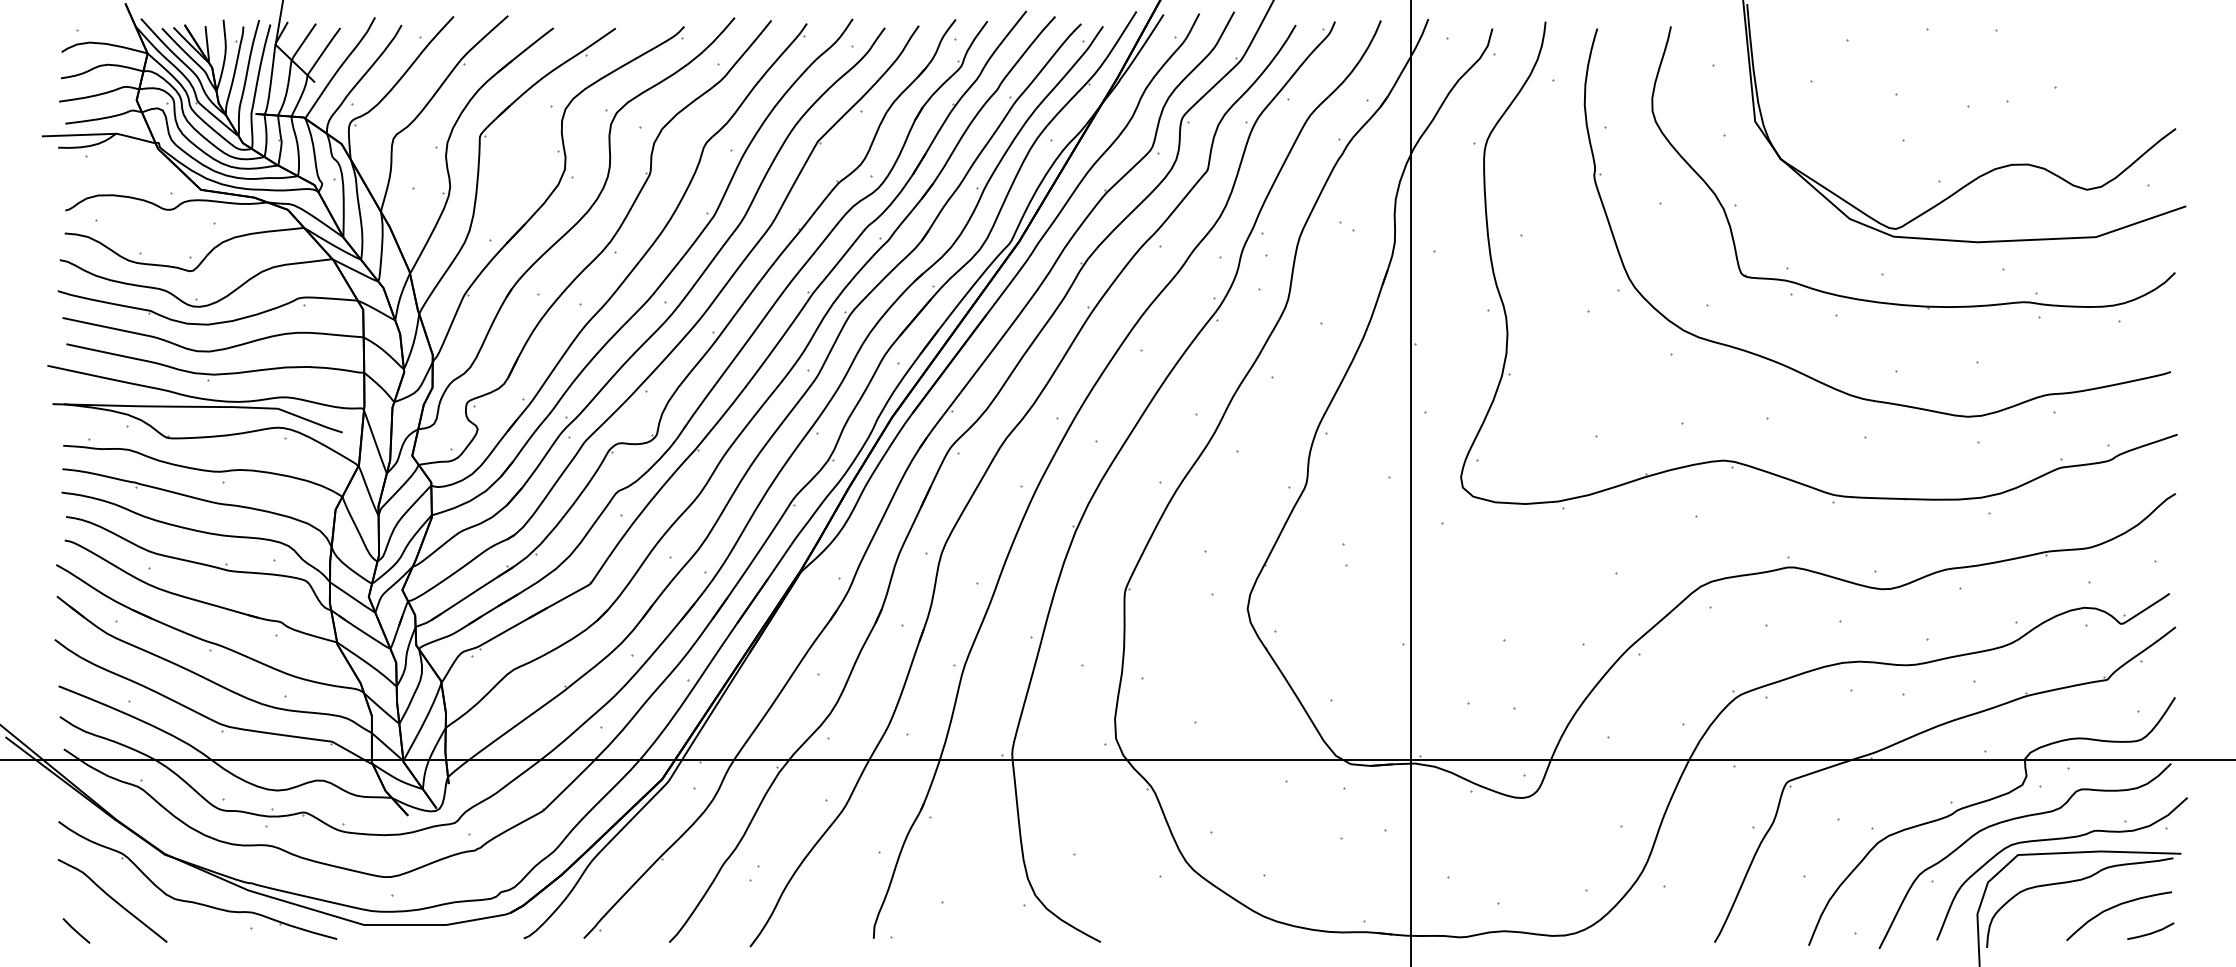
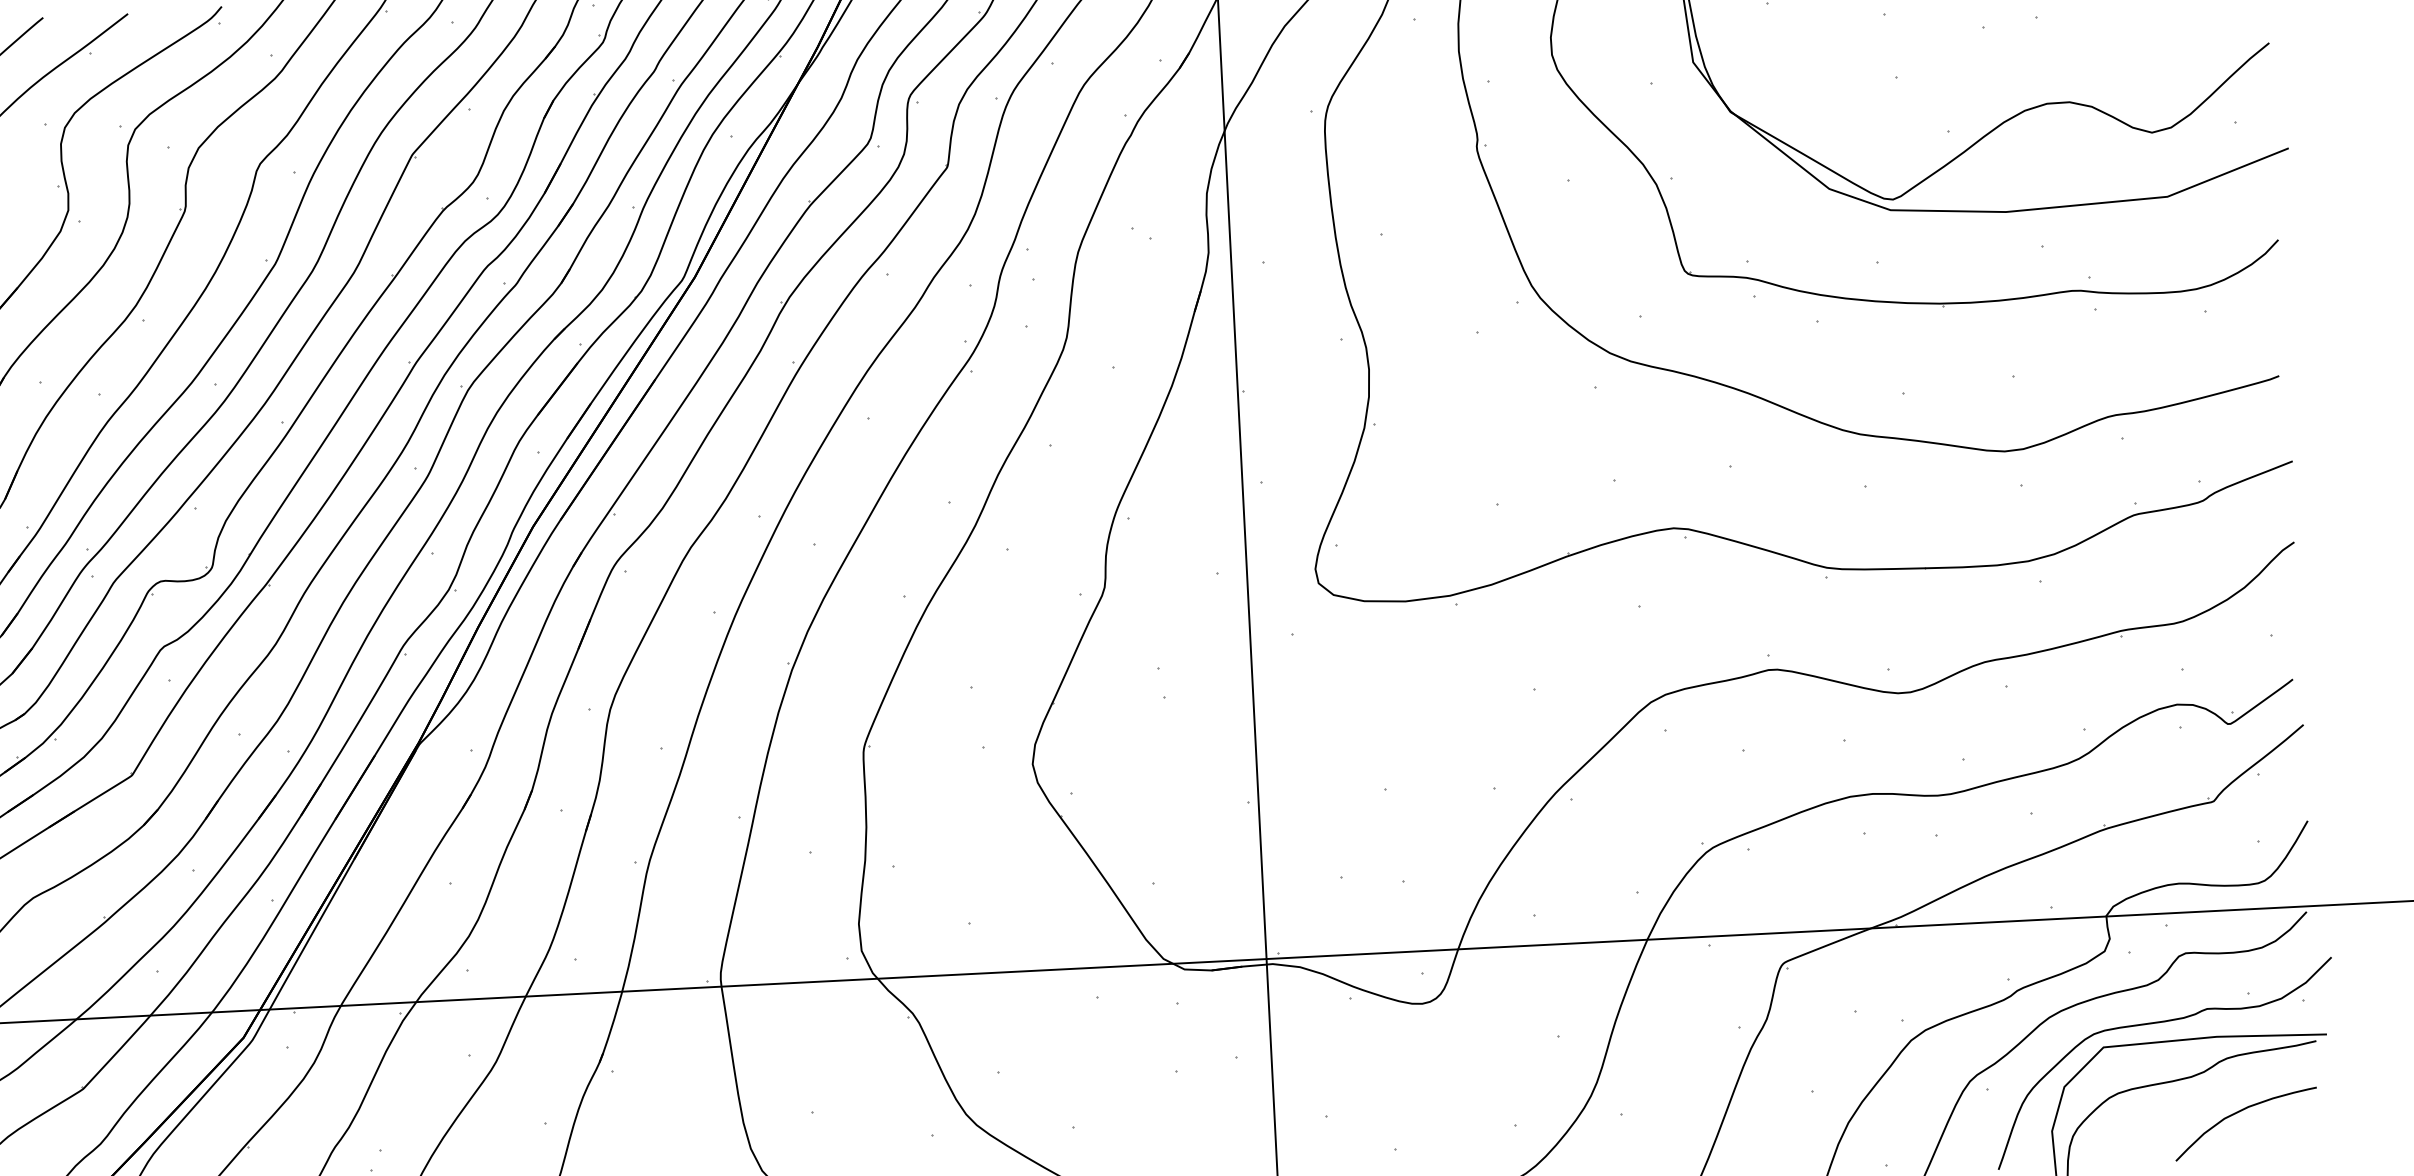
line: (2150, 932) -> (2290, 1144), removed

